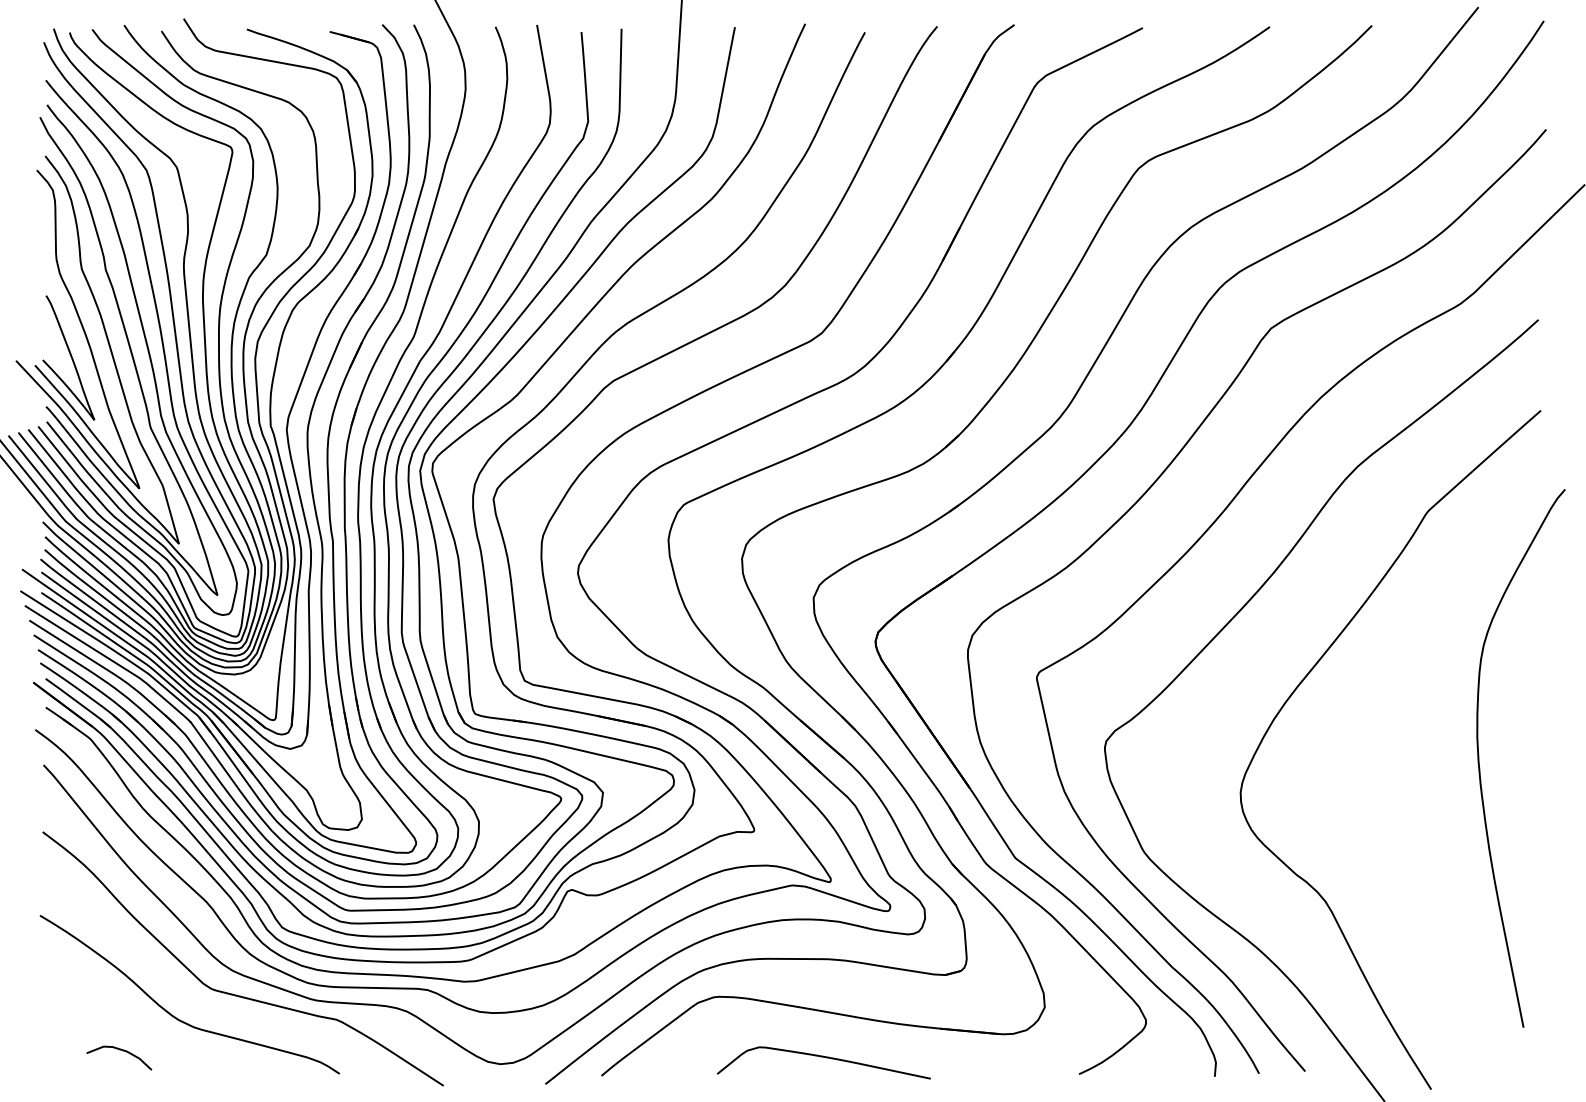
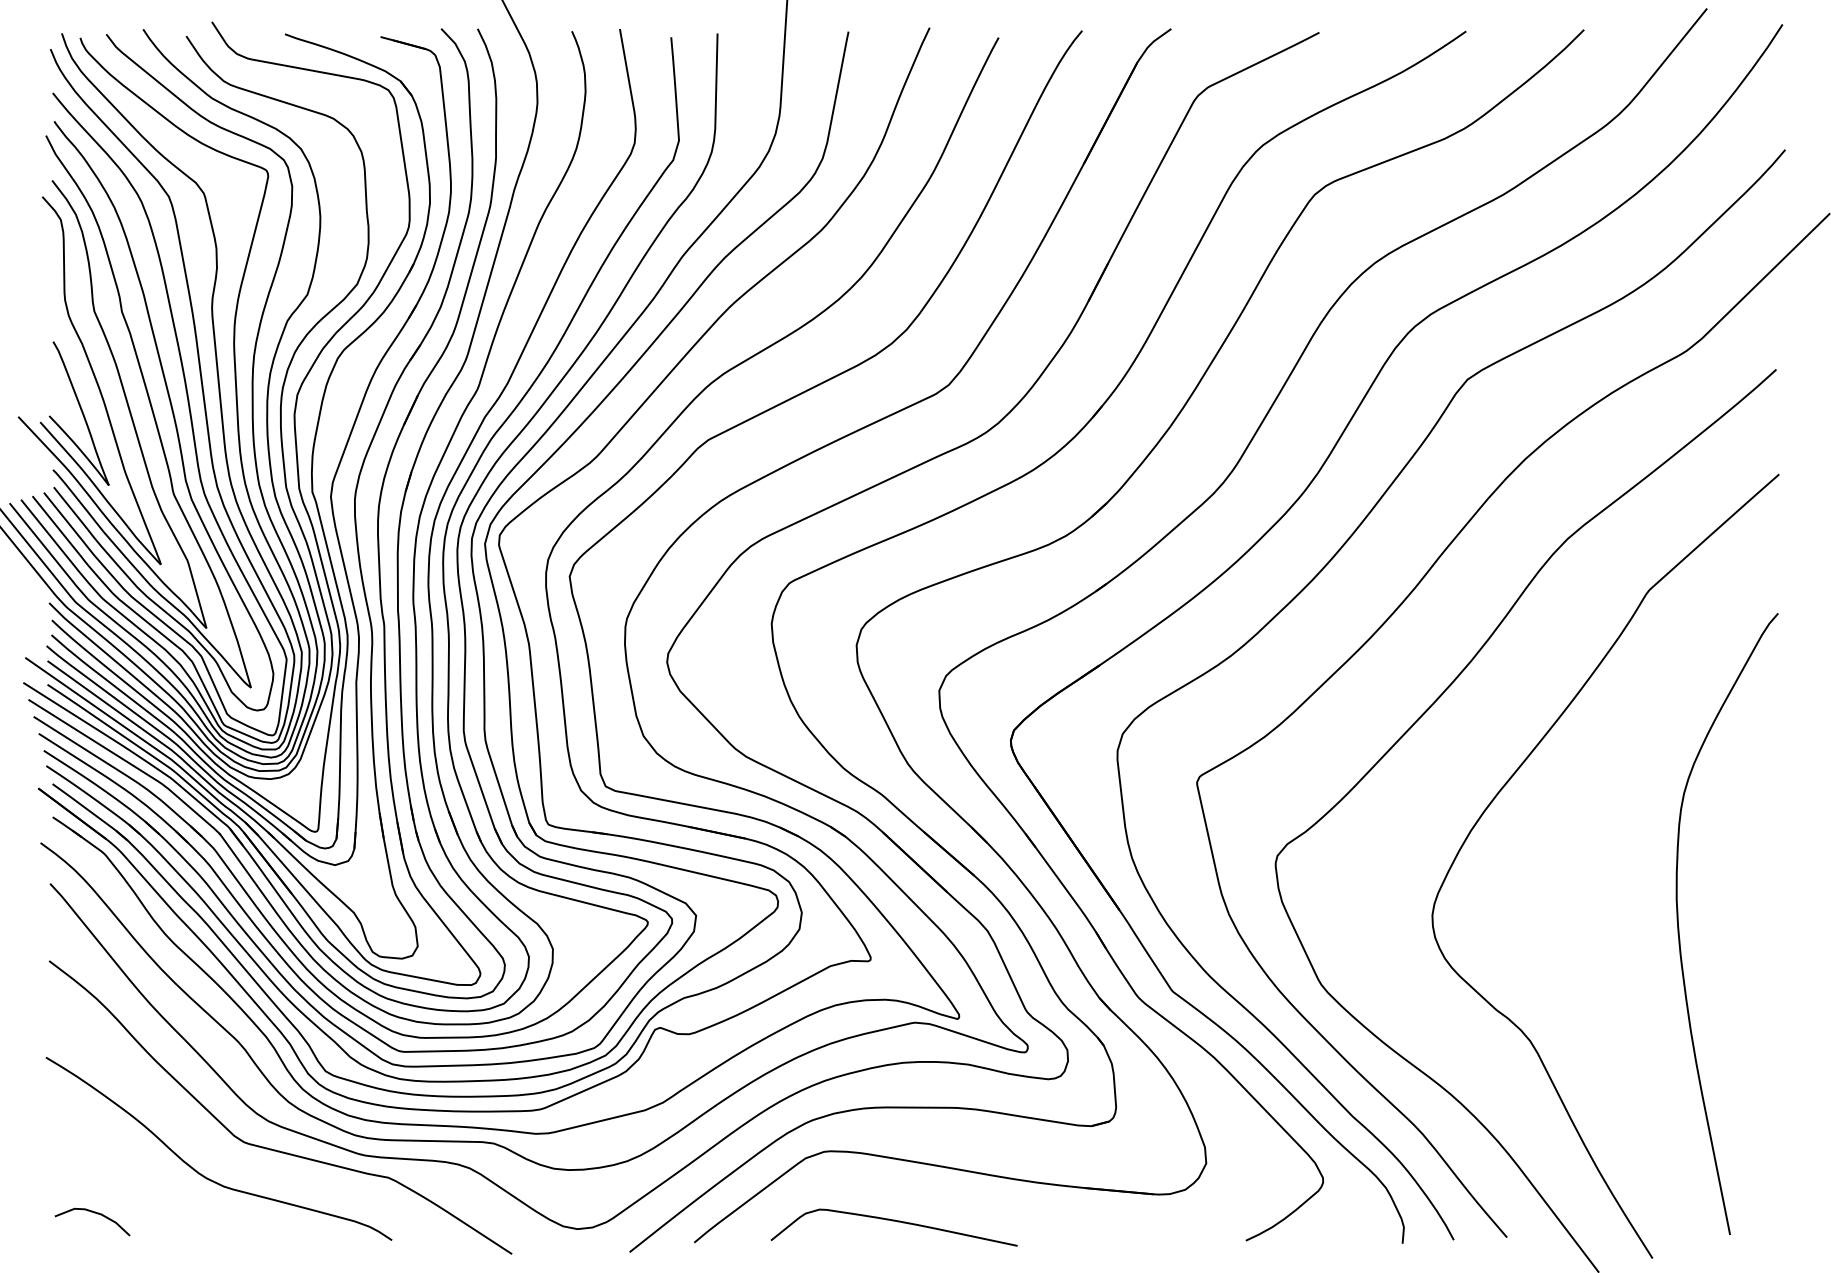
curve: (1479, 761) -> (1679, 927), moved
curve: (120, 1050) -> (94, 1213), moved
curve: (823, 1057) -> (893, 1221), moved

